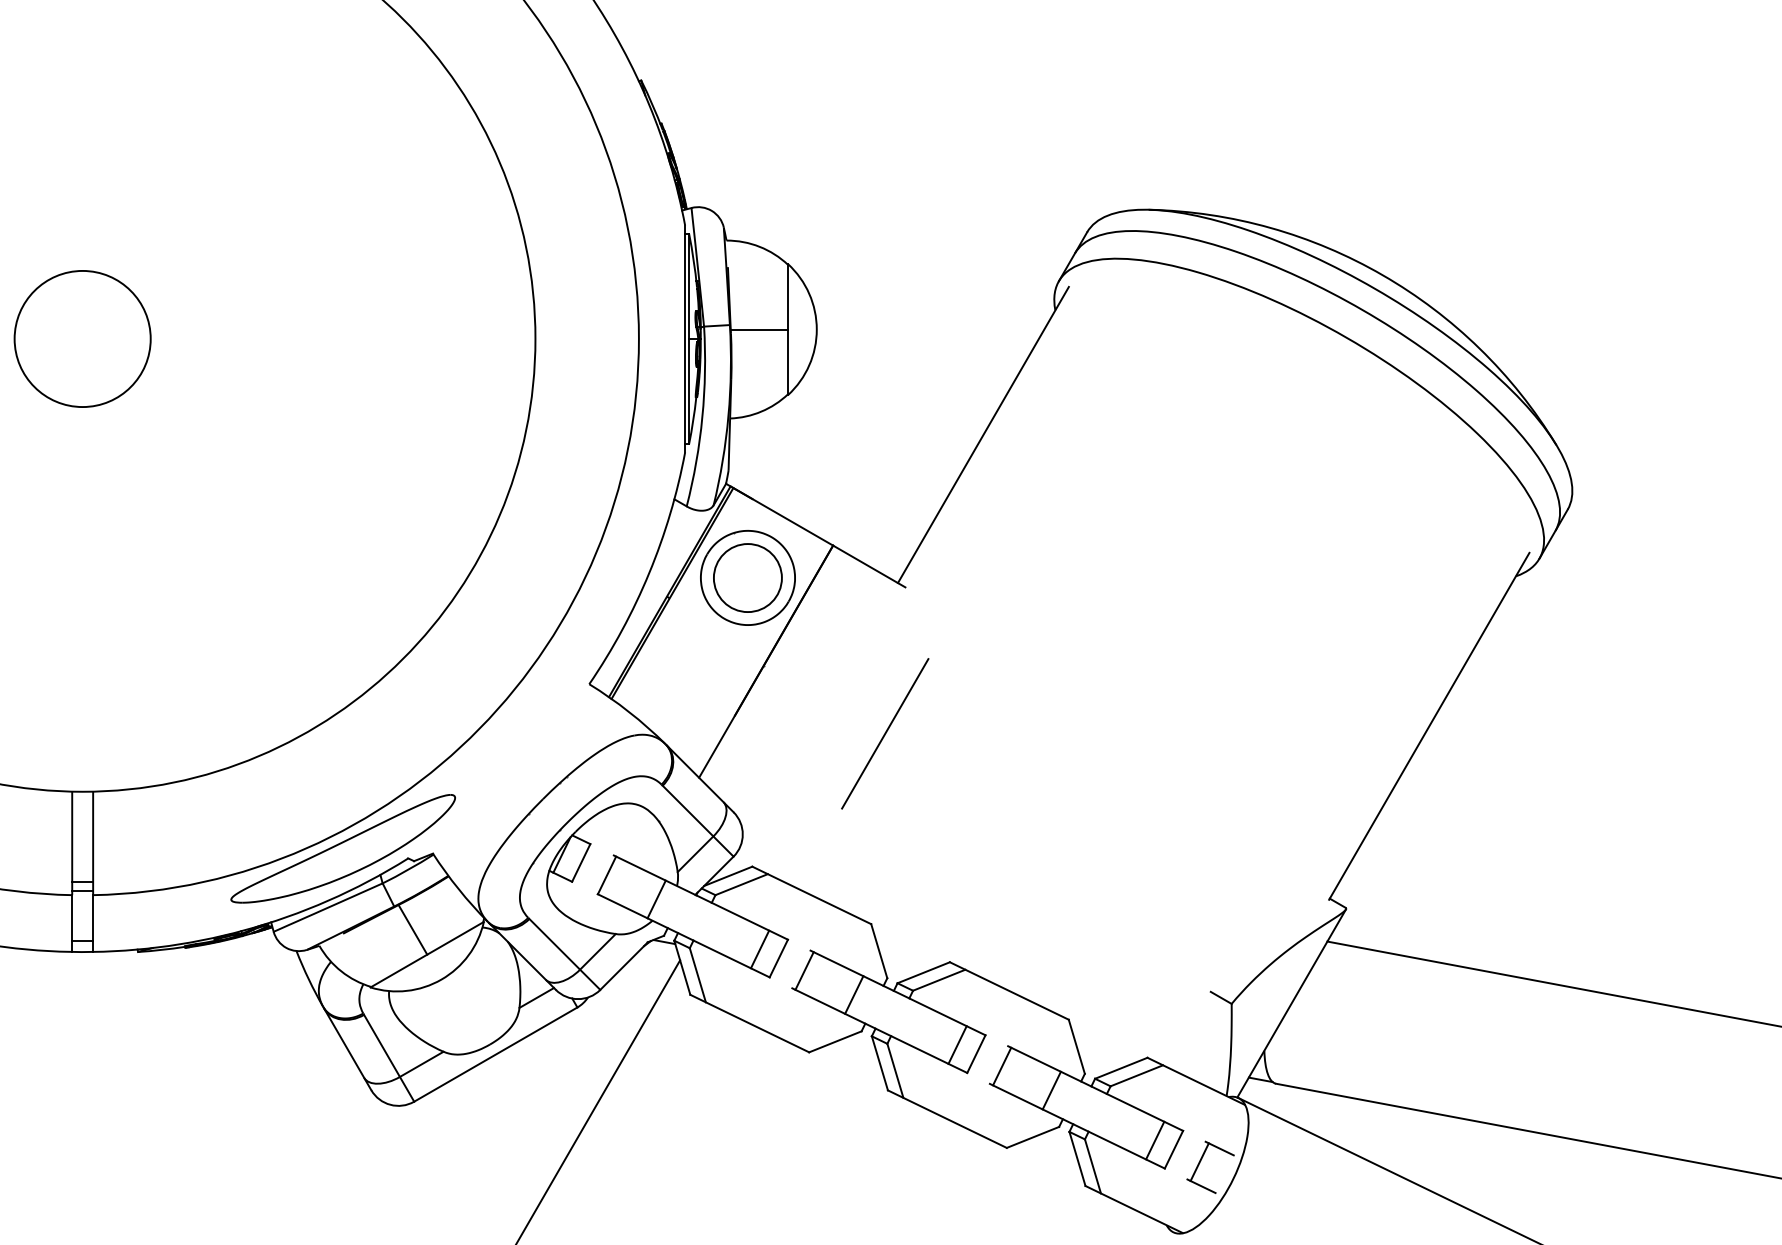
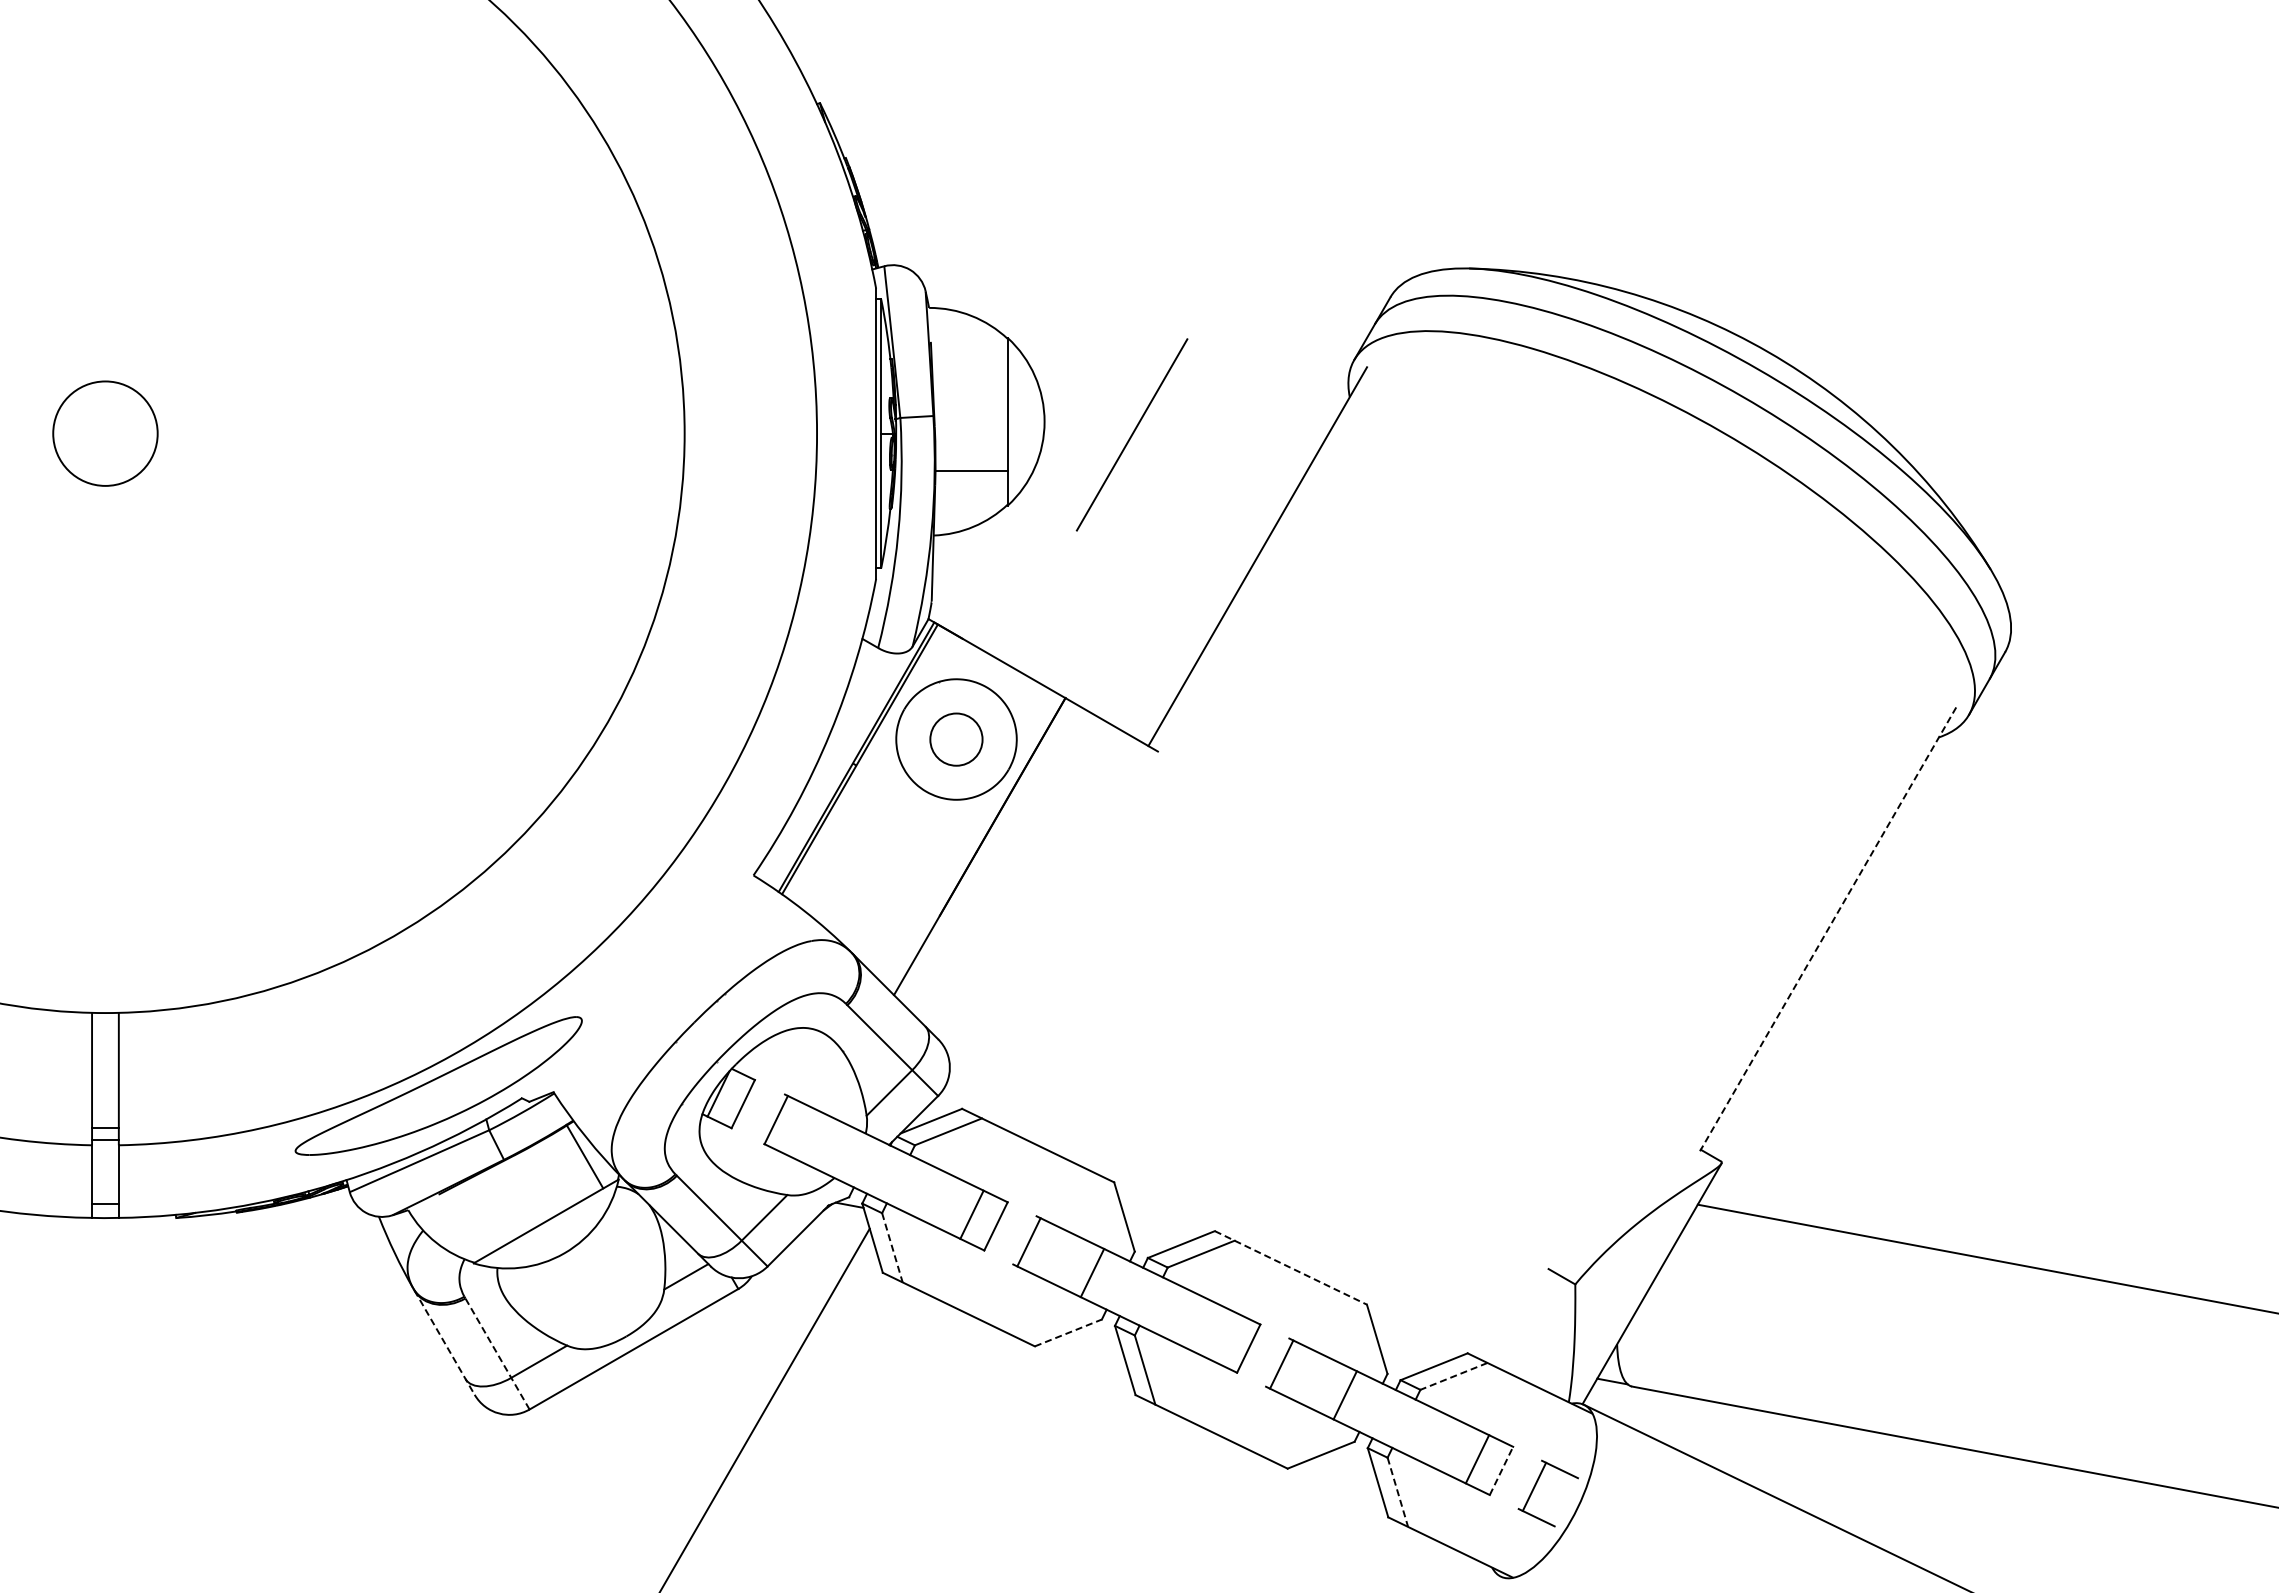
line: (758, 329) -> (970, 470), moved
circle: (82, 338) -> (105, 433), size x0.6
circle: (747, 577) -> (955, 739), size x0.6
line: (1428, 726) -> (1827, 929), solid -> dashed
line: (884, 733) -> (1131, 434), moved
line: (656, 899) -> (839, 1150), removed
line: (412, 929) -> (584, 1156), moved
line: (697, 975) -> (892, 1248), solid -> dashed
line: (1009, 991) -> (1291, 1268), solid -> dashed
line: (835, 1041) -> (1068, 1332), solid -> dashed
line: (957, 1044) -> (1224, 1336), removed
line: (347, 1050) -> (444, 1343), solid -> dashed
line: (389, 1057) -> (497, 1353), solid -> dashed
line: (1136, 1075) -> (1453, 1376), solid -> dashed
line: (1173, 1149) -> (1501, 1470), solid -> dashed
line: (1093, 1166) -> (1398, 1492), solid -> dashed

